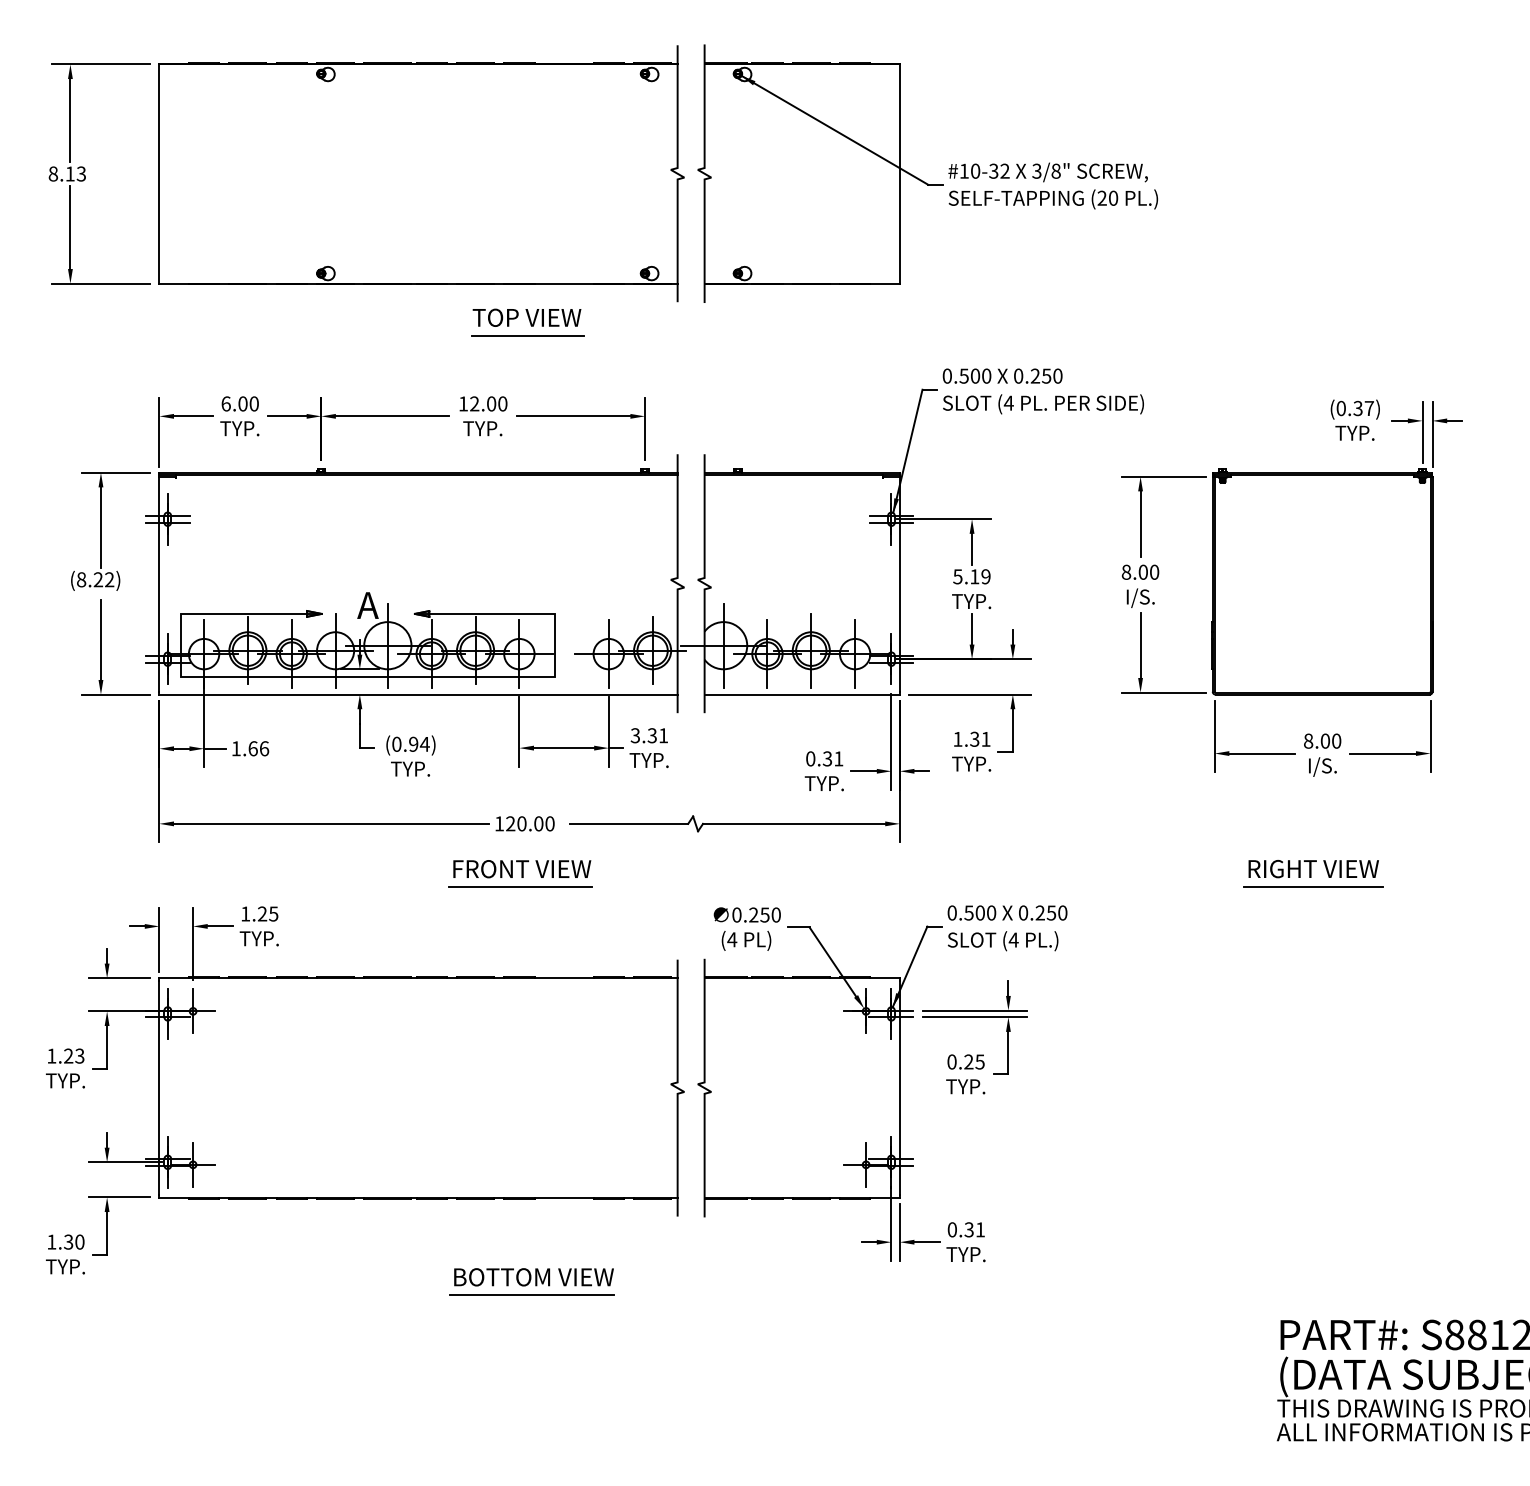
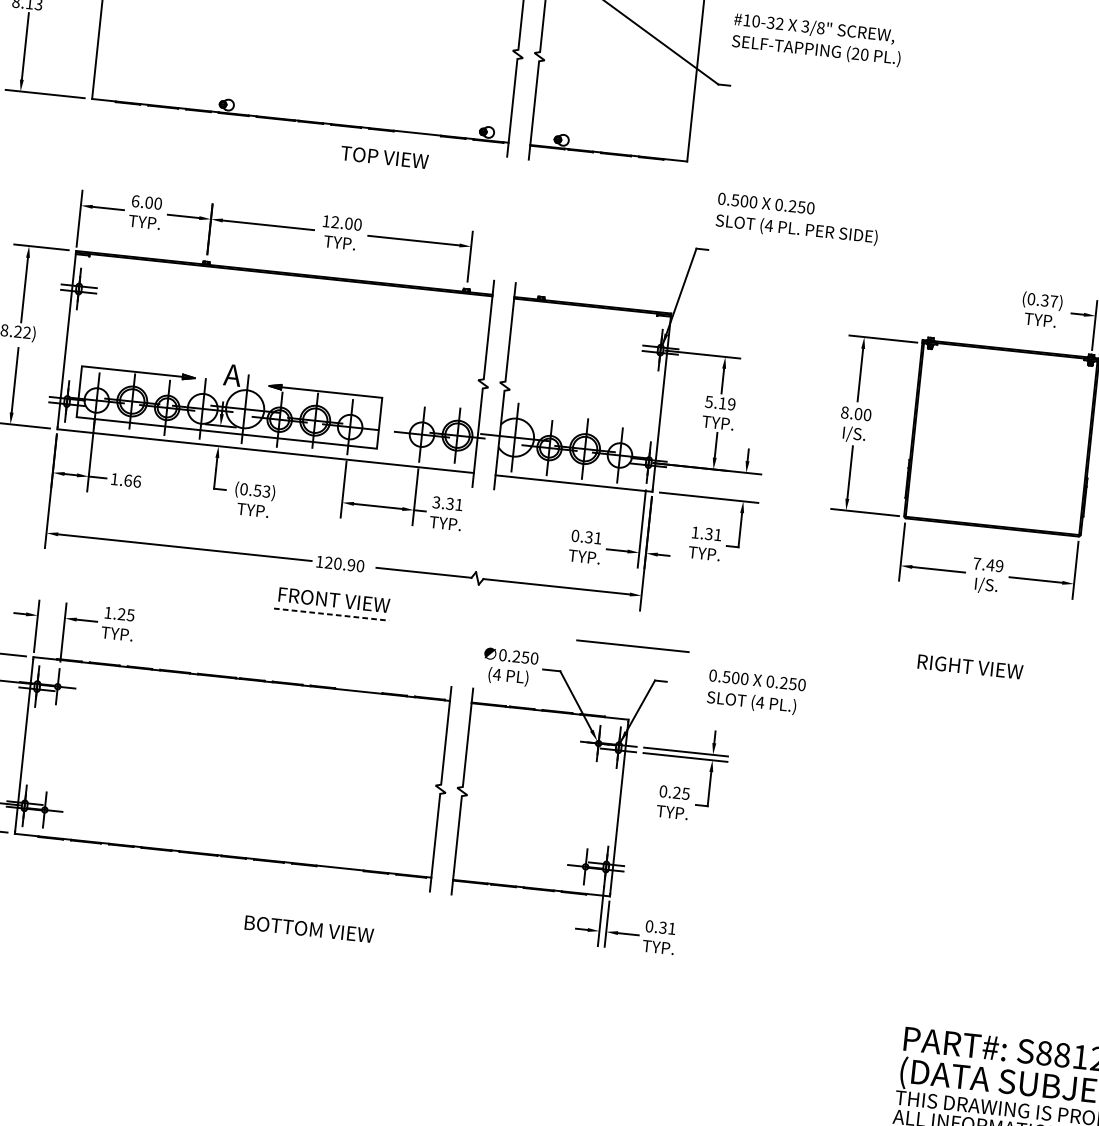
text: (1052, 185) -> (816, 39), moved
line: (528, 335) -> (384, 171), removed
text: (1042, 391) -> (797, 219), moved
text: (1322, 740) -> (988, 564), 8.00 -> 7.49
text: (419, 743) -> (262, 490), (0.94) -> (0.53)
text: (538, 823) -> (351, 564), 120.00 -> 120.90
line: (1313, 886) -> (632, 645), moved
line: (520, 887) -> (331, 614), solid -> dashed
text: (1007, 928) -> (756, 692), moved
line: (531, 1295) -> (305, 943), removed

